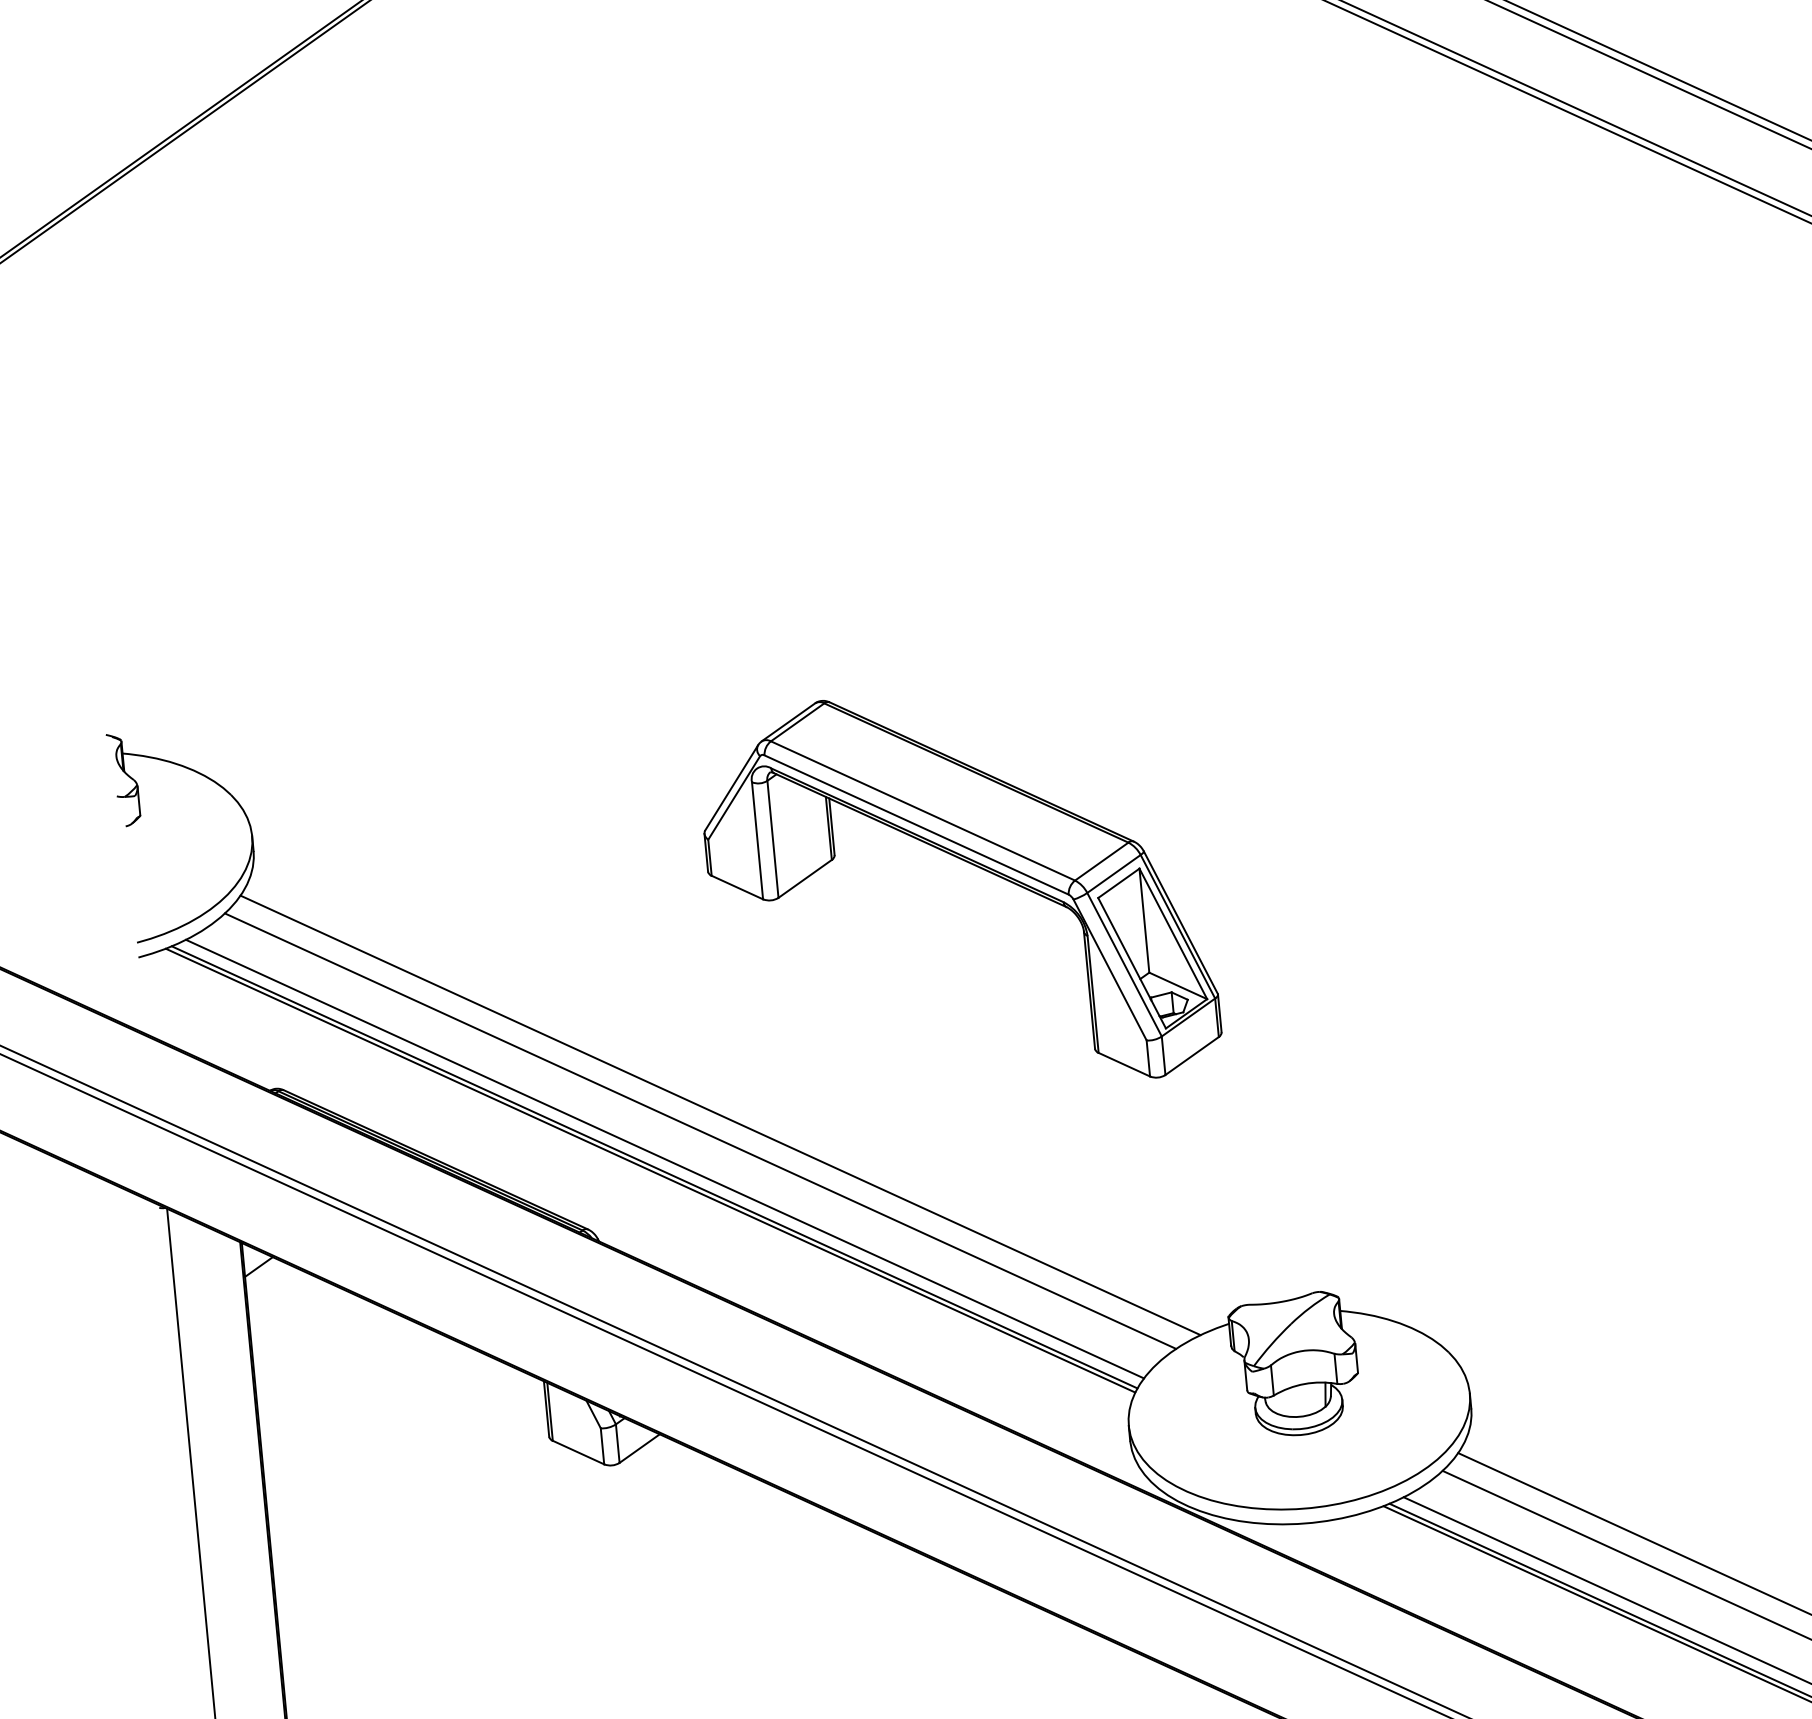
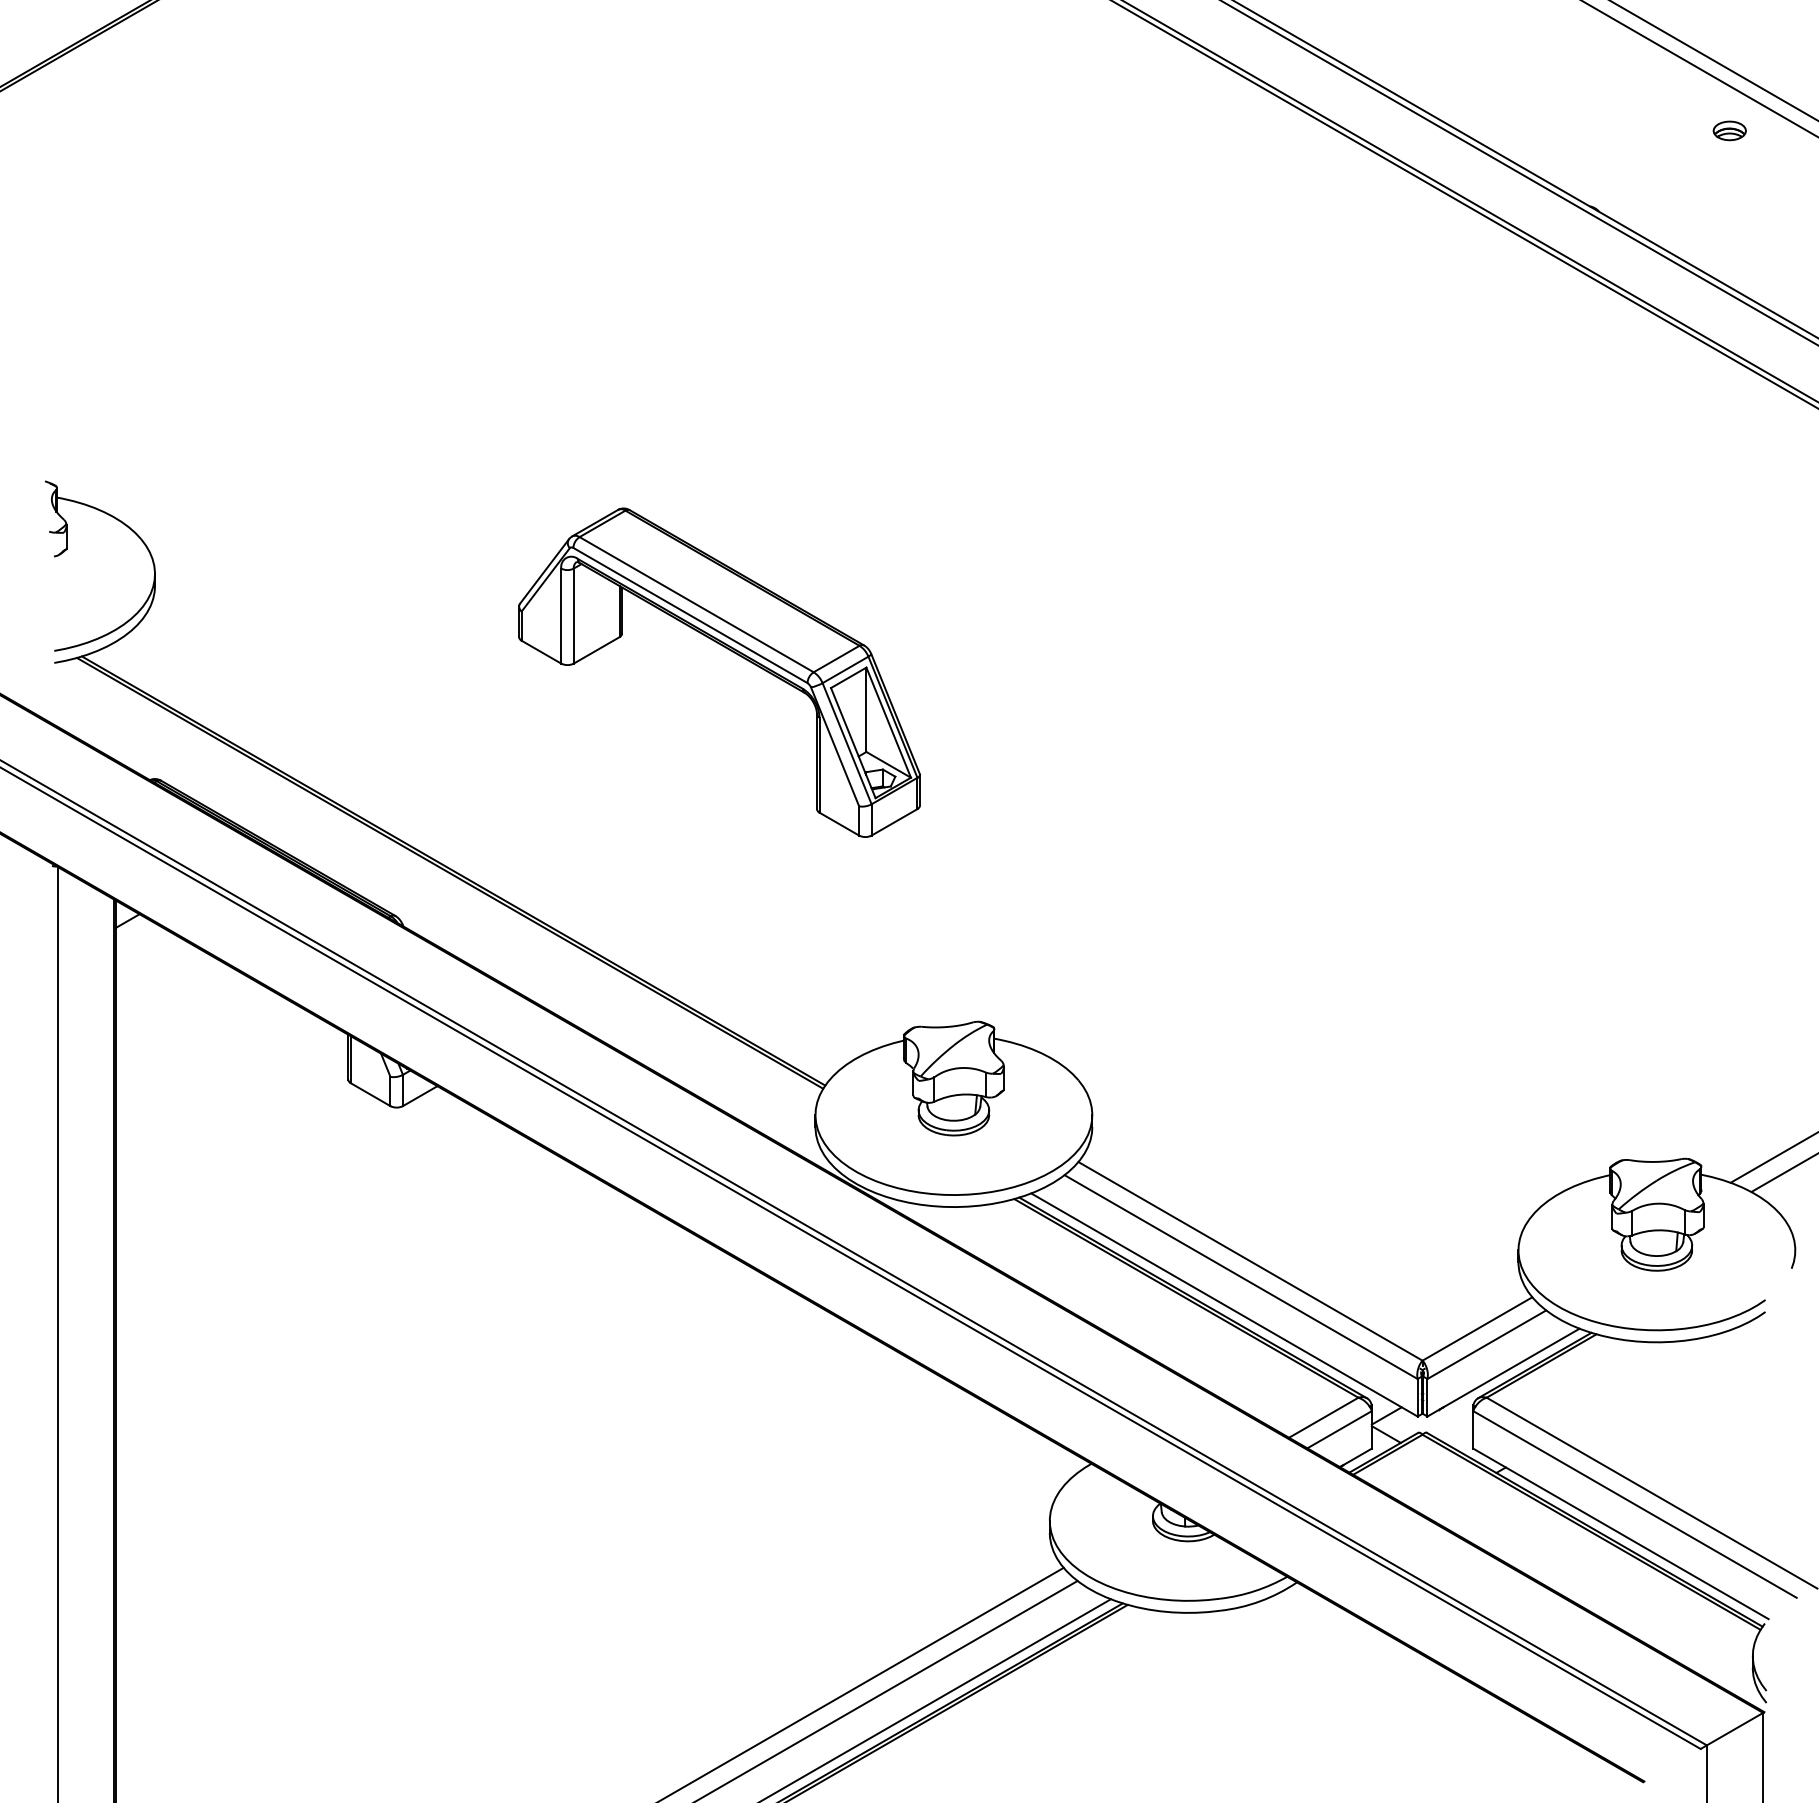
line: (720, 1114) -> (510, 833), removed
line: (700, 1131) -> (493, 845), removed
line: (664, 1159) -> (462, 865), removed

